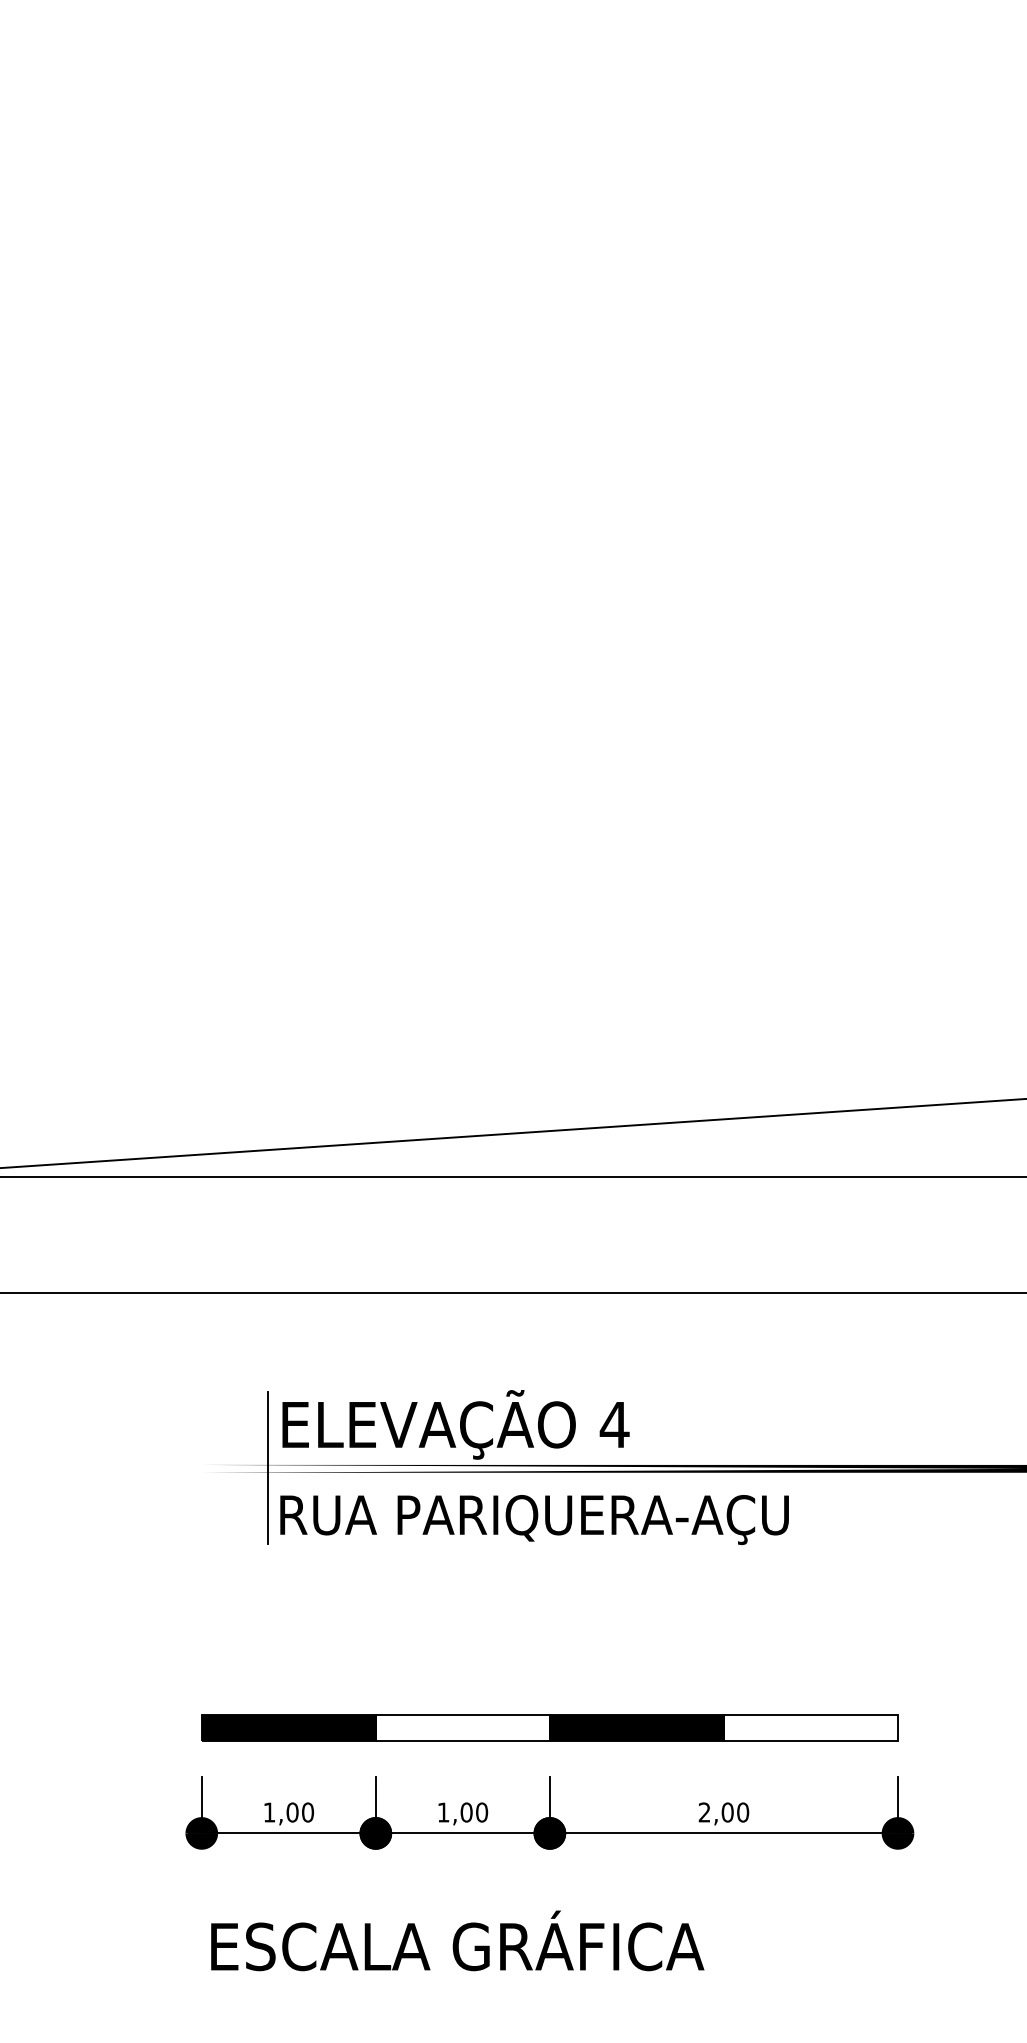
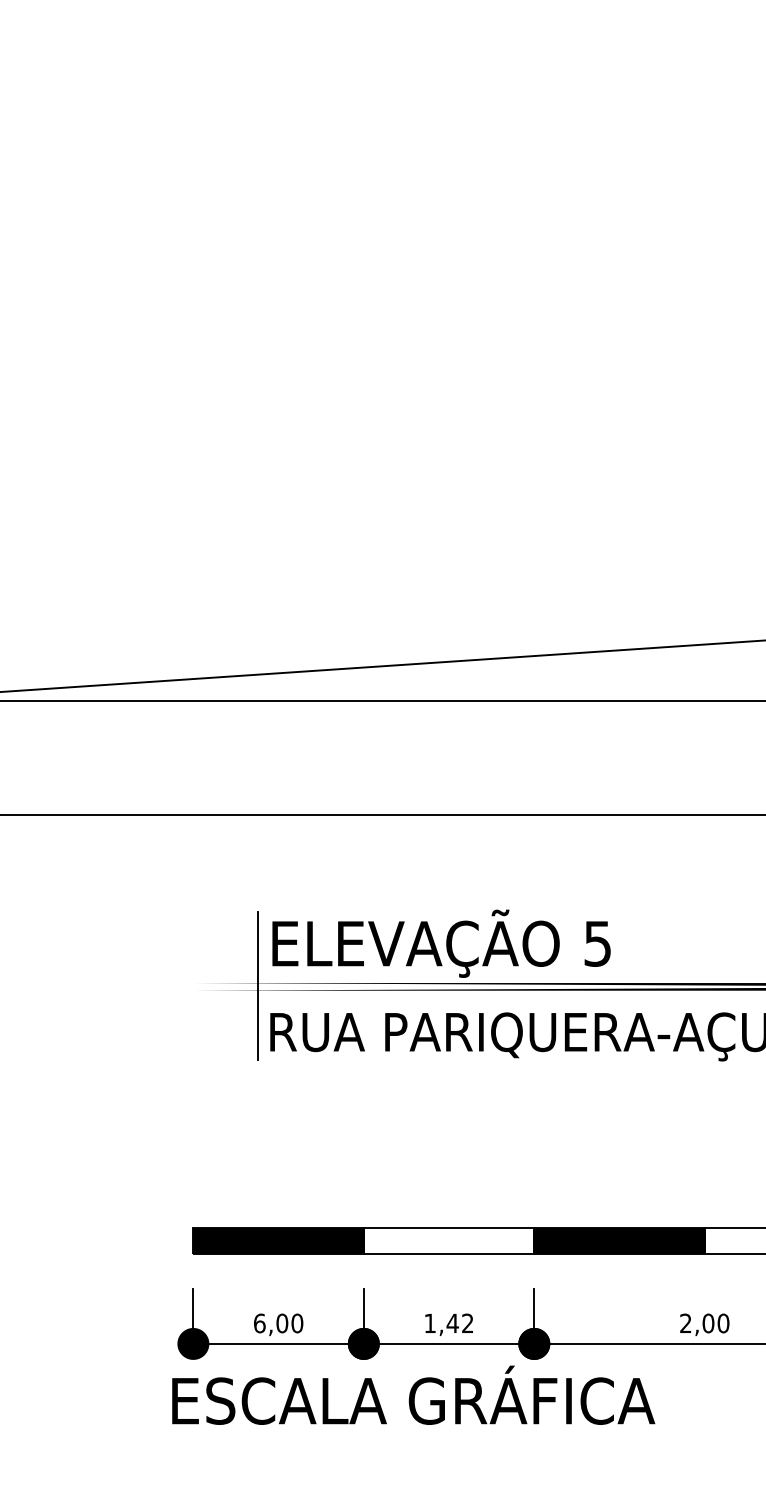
text: (614, 1425) -> (597, 944), 4 -> 5
text: (269, 1812) -> (259, 1323), 1,00 -> 6,00
text: (474, 1812) -> (460, 1323), 1,00 -> 1,42
text: (457, 1940) -> (413, 1394), moved

